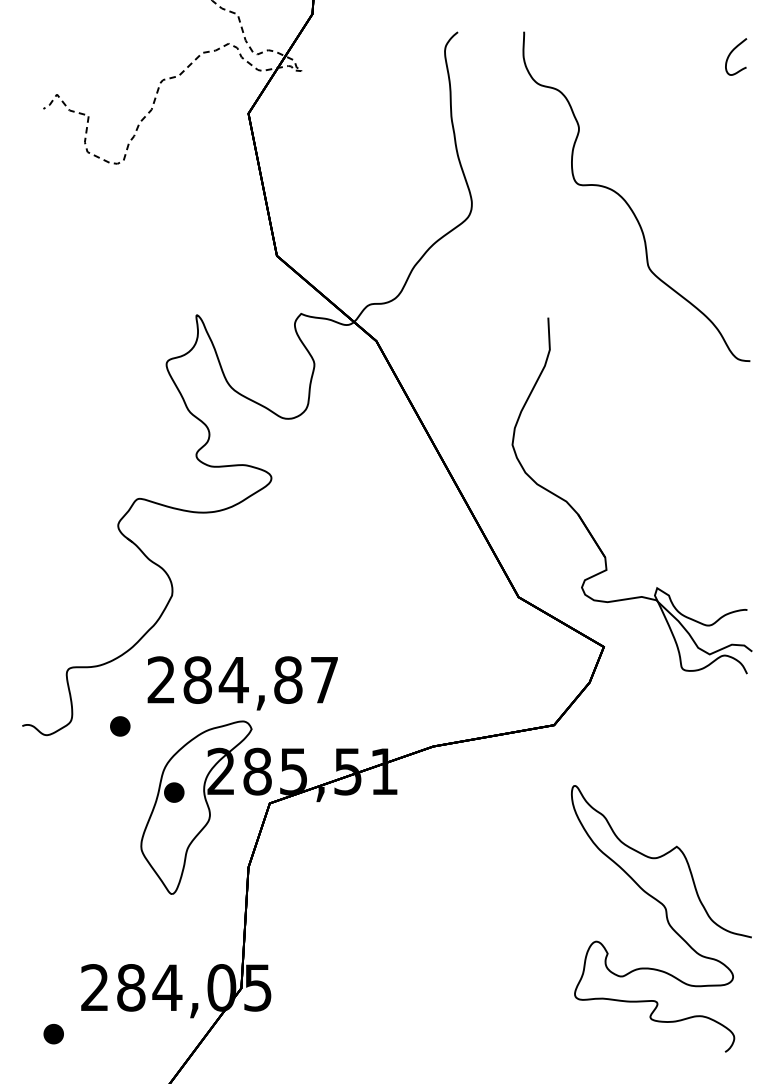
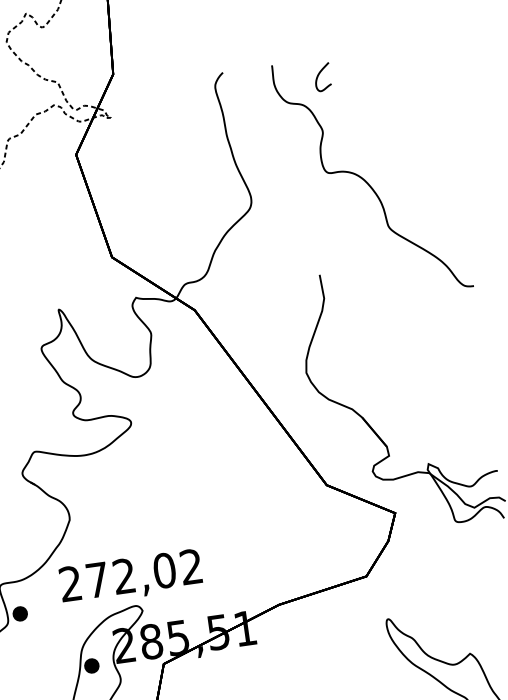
curve: (732, 52) -> (319, 74), moved
text: (260, 679) -> (144, 573), 284,87 -> 272,02
part: (120, 726) -> (20, 613), moved

